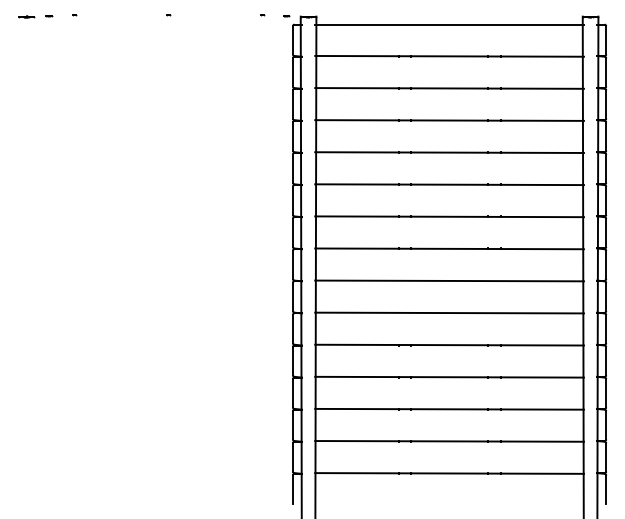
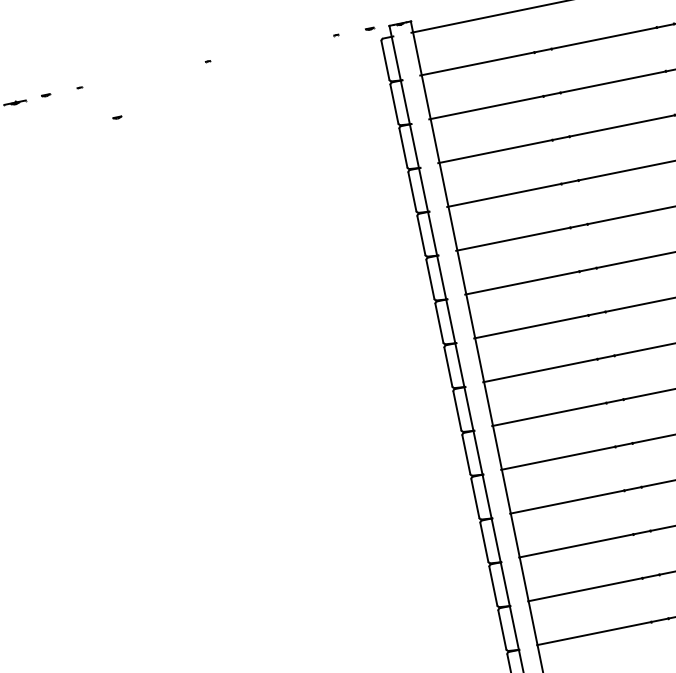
part: (96, 42) -> (117, 118), added

